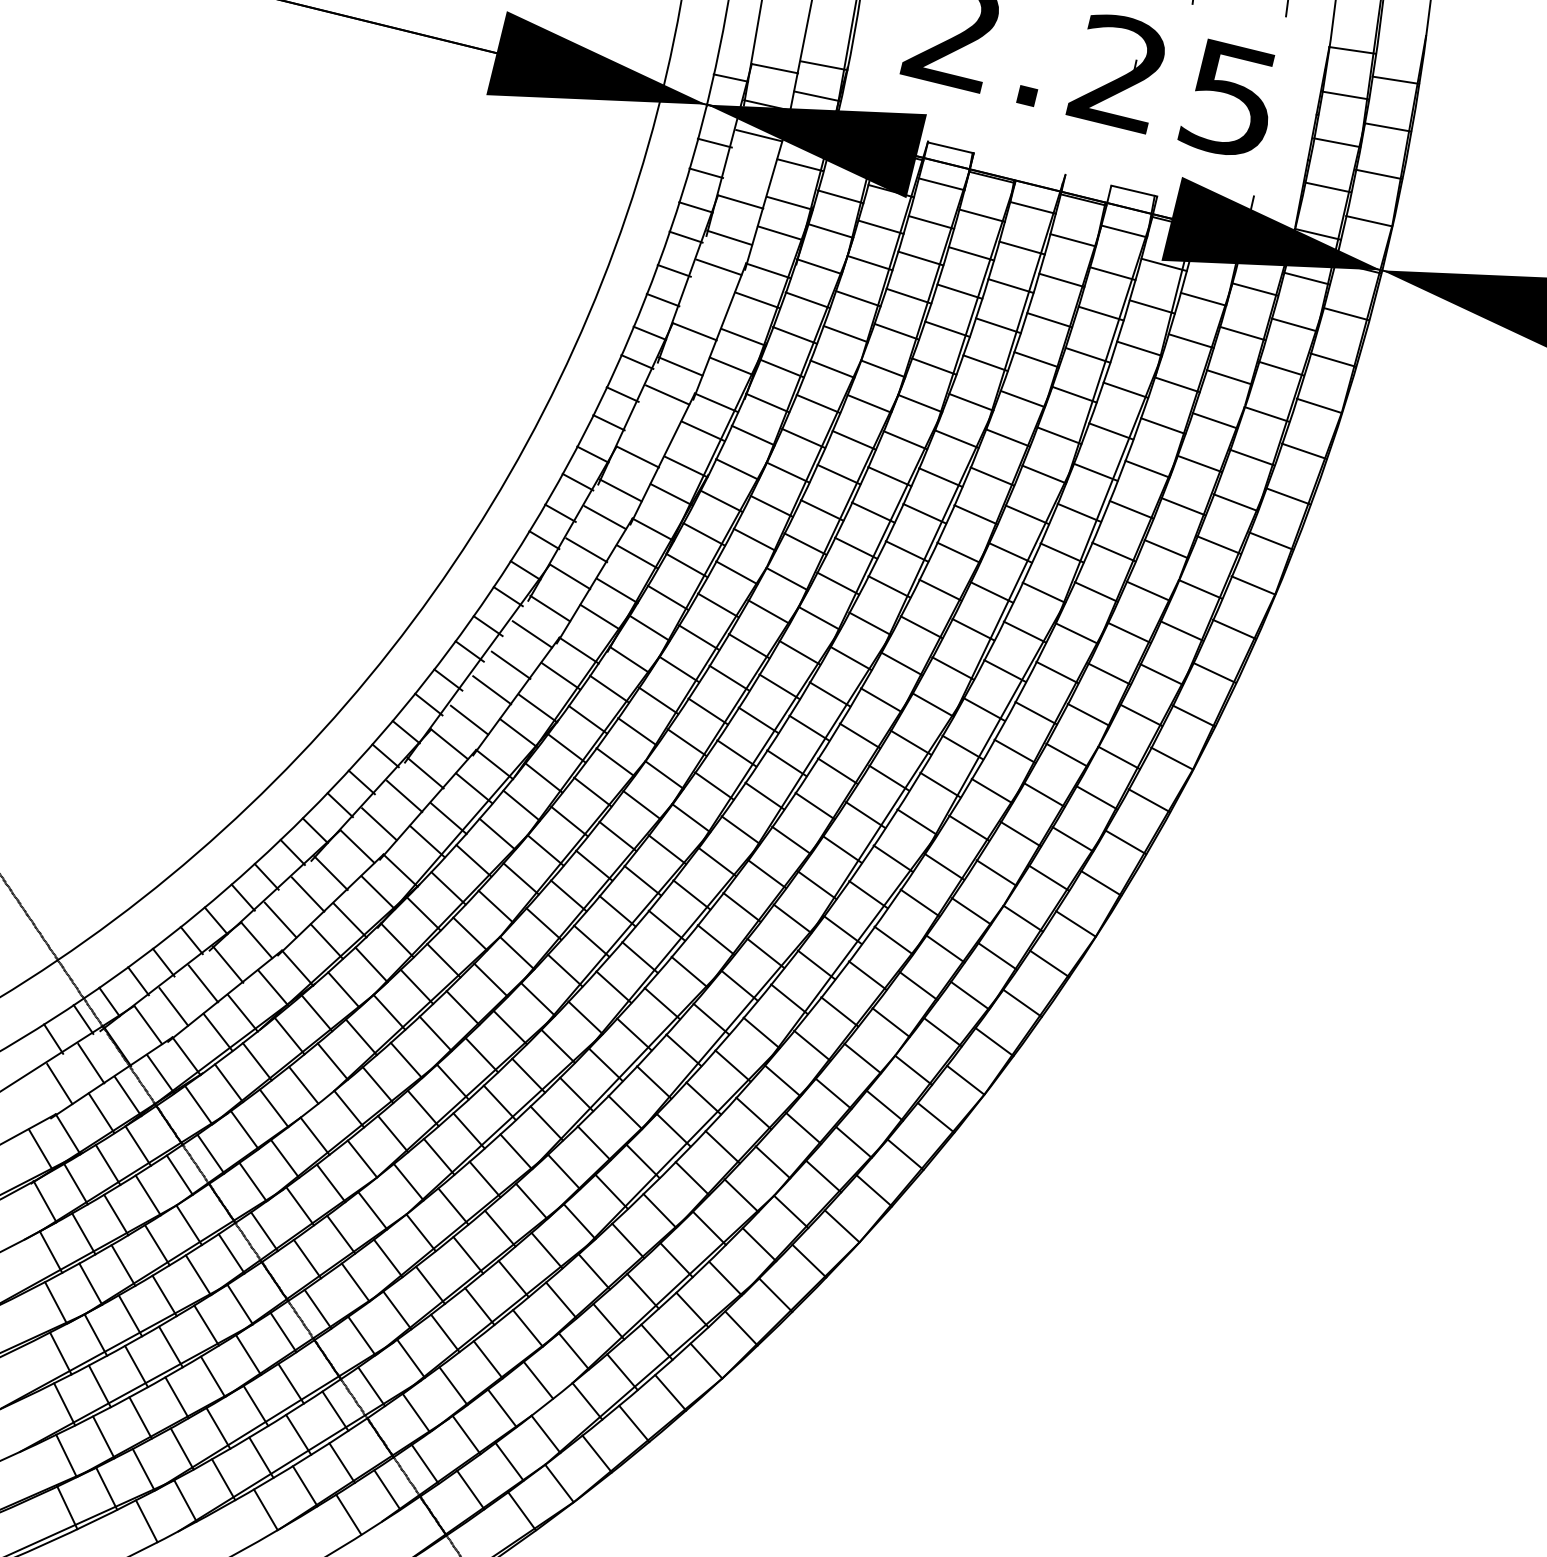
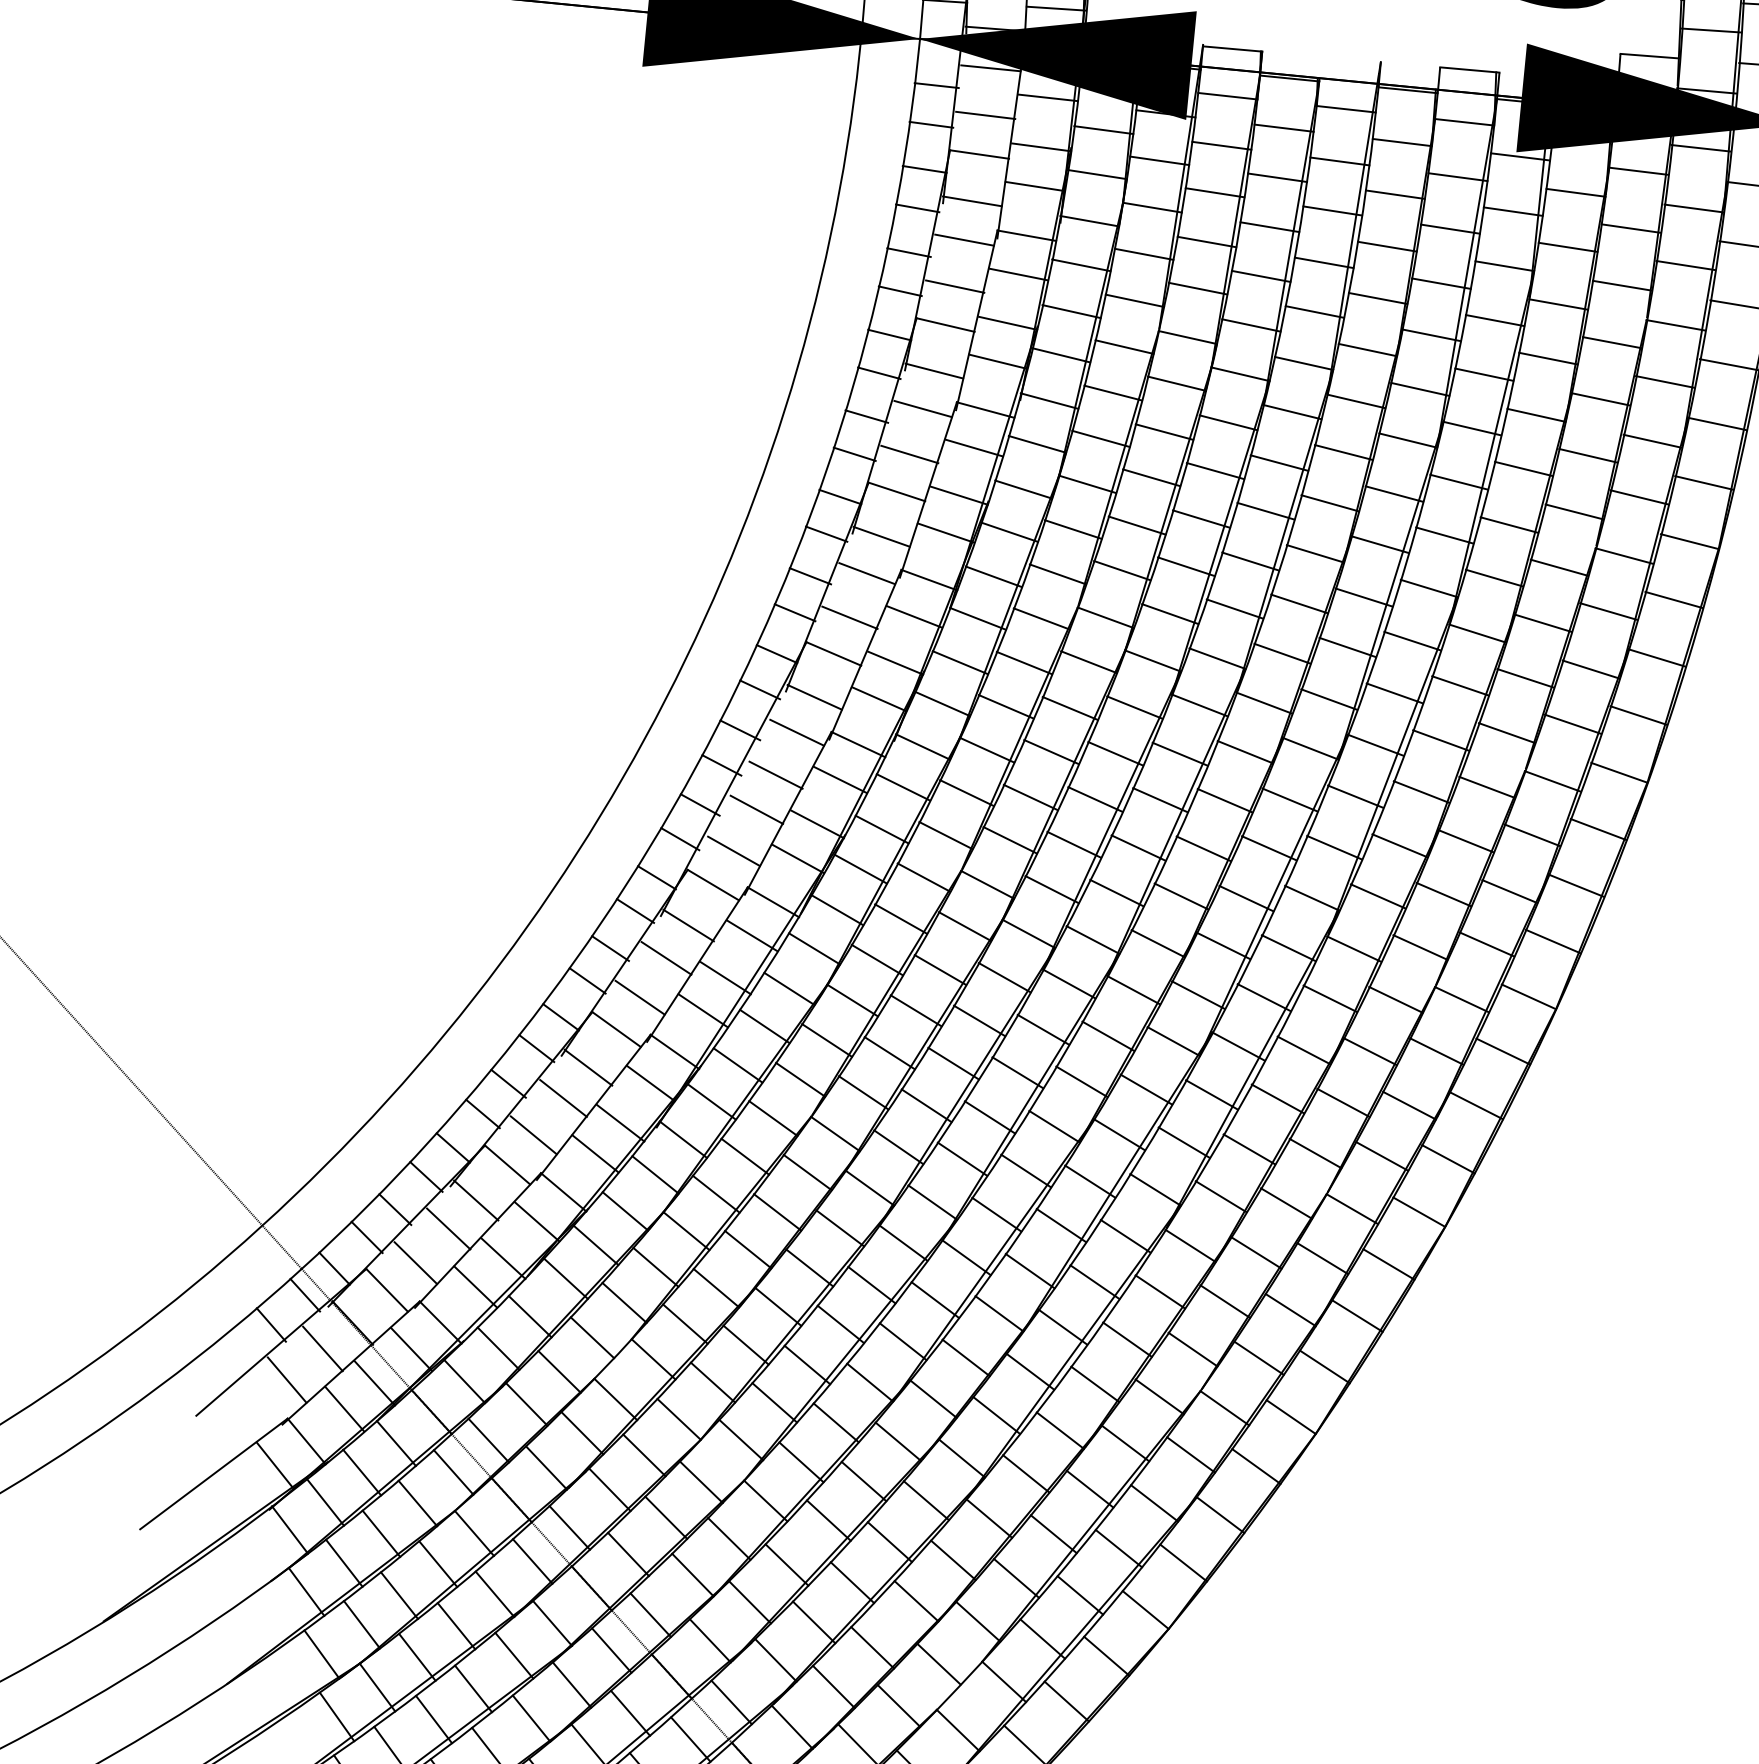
line: (749, 171) -> (985, 114), added
line: (1277, 200) -> (1650, 55), added
line: (706, 302) -> (955, 286), added
line: (651, 429) -> (909, 455), added

